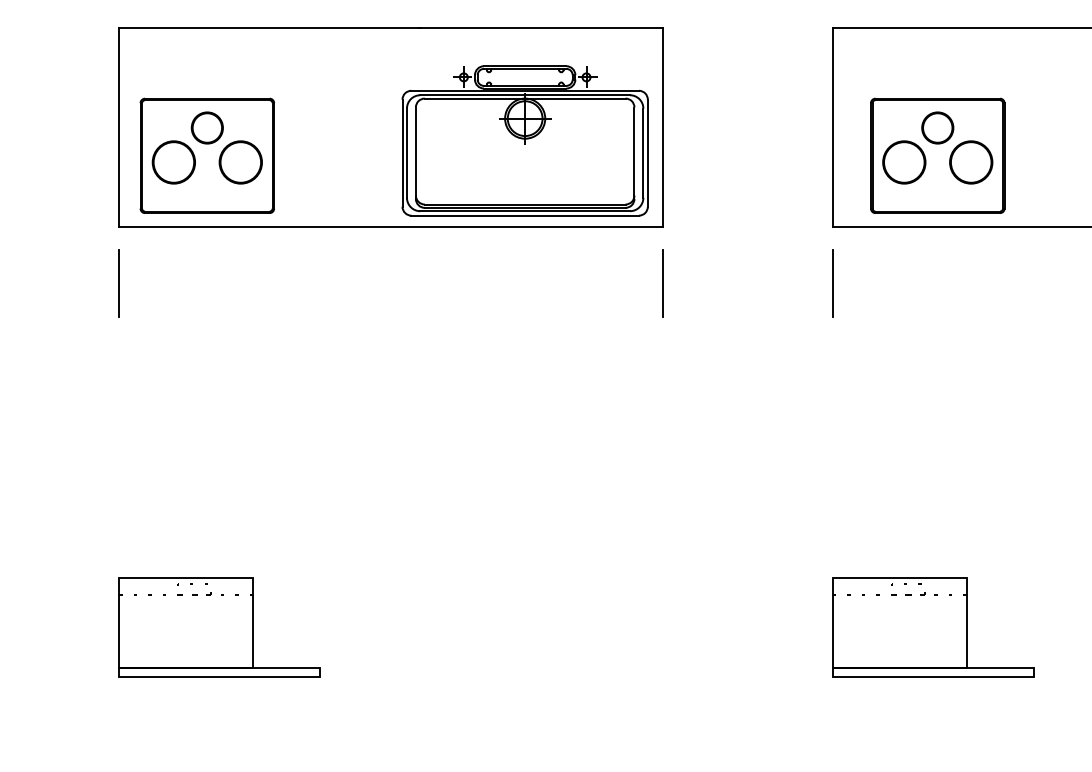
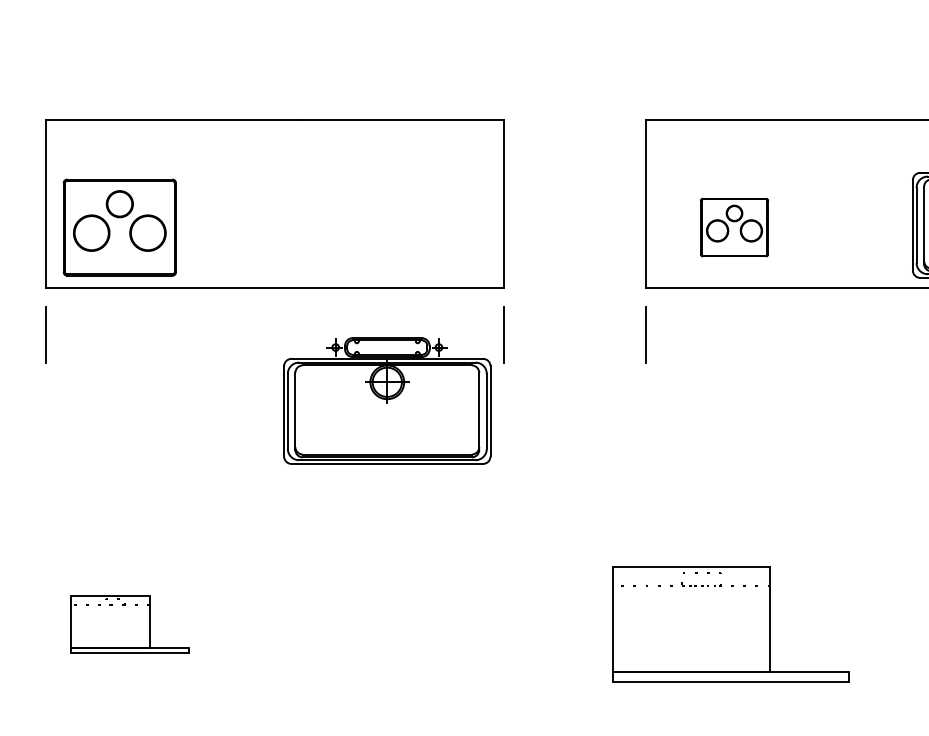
part: (525, 140) -> (387, 400), moved
part: (937, 155) -> (734, 227), size x0.6
part: (220, 627) -> (130, 624), size x0.7
part: (932, 627) -> (730, 624), size x1.4

